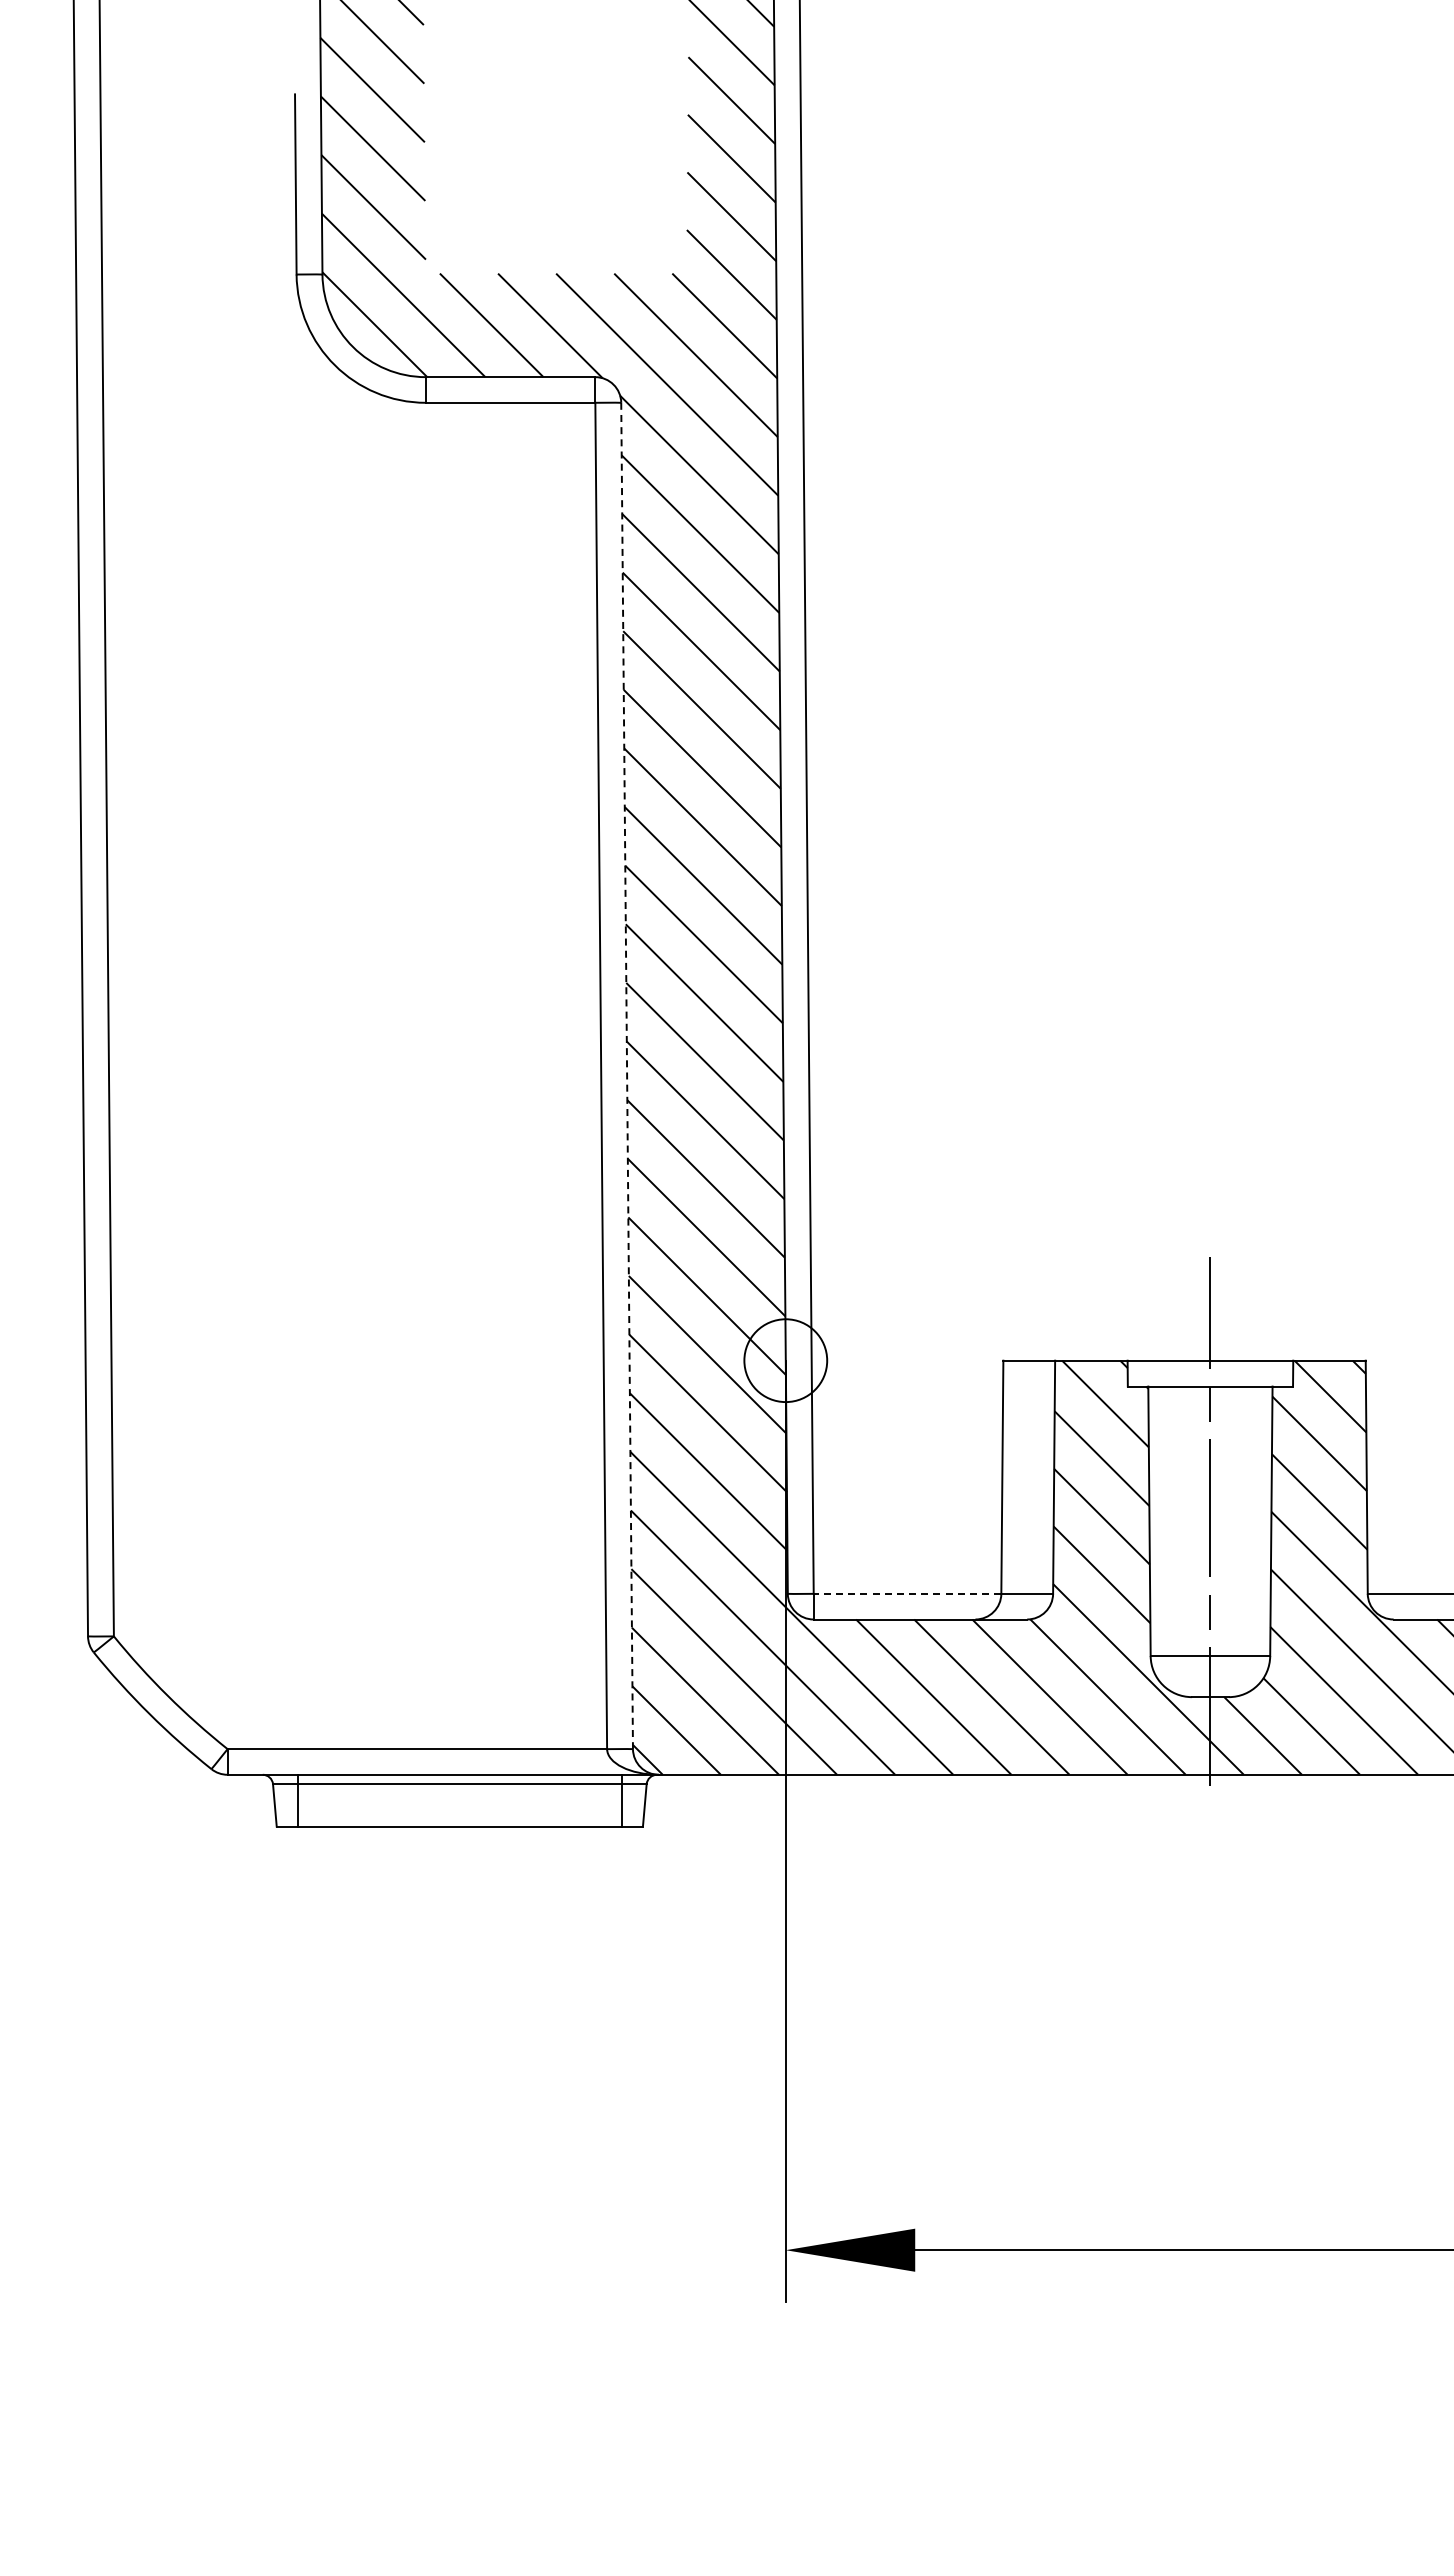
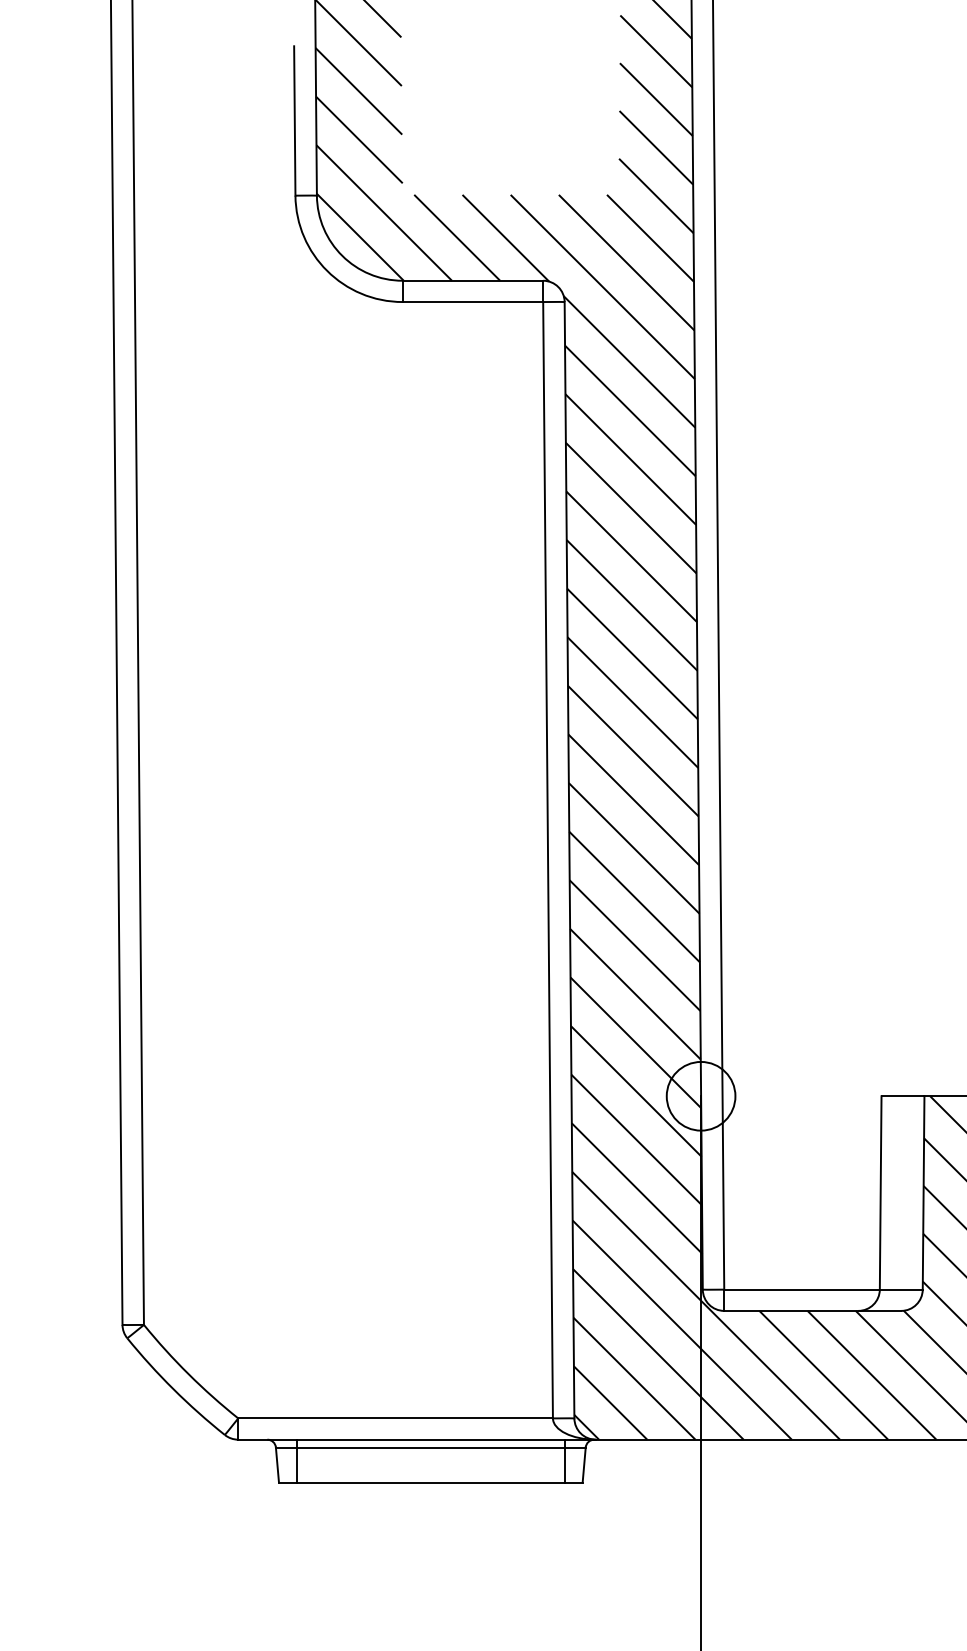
line: (627, 1076) -> (569, 860), dashed -> solid
line: (907, 1593) -> (802, 1289), dashed -> solid

